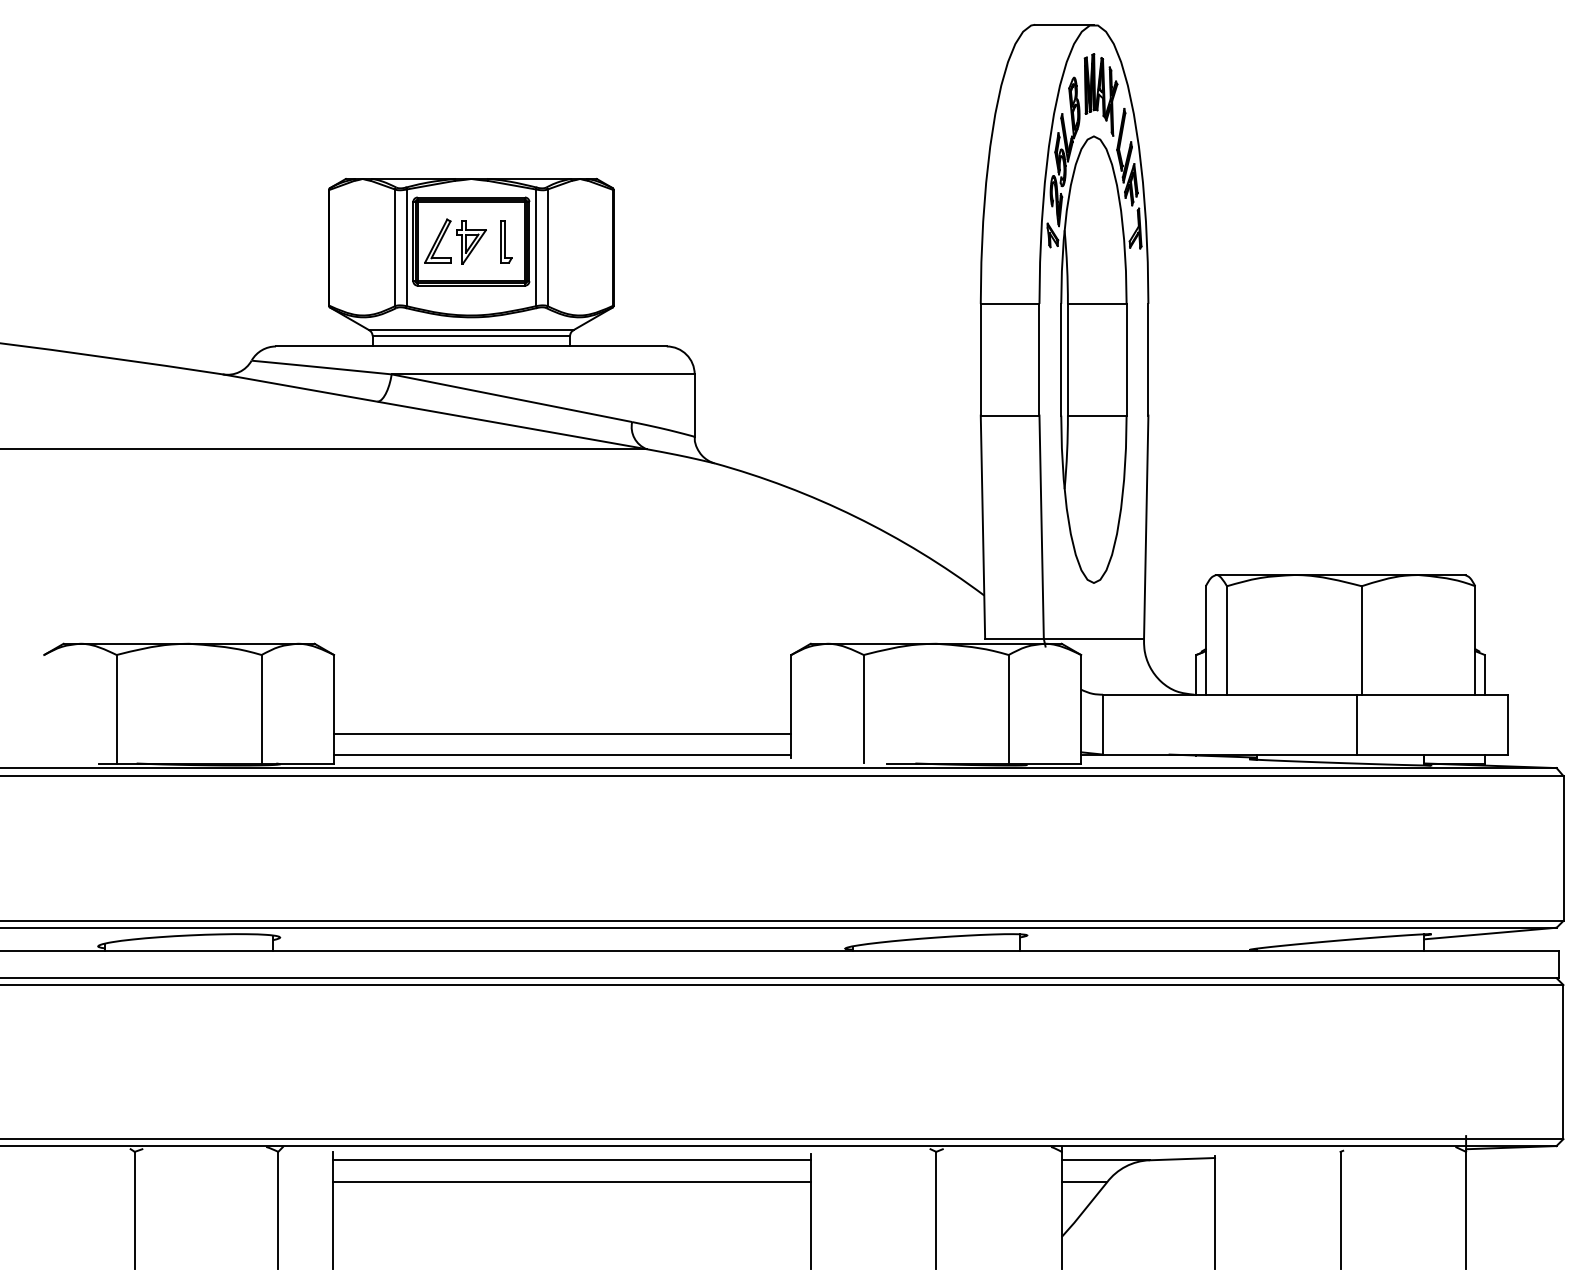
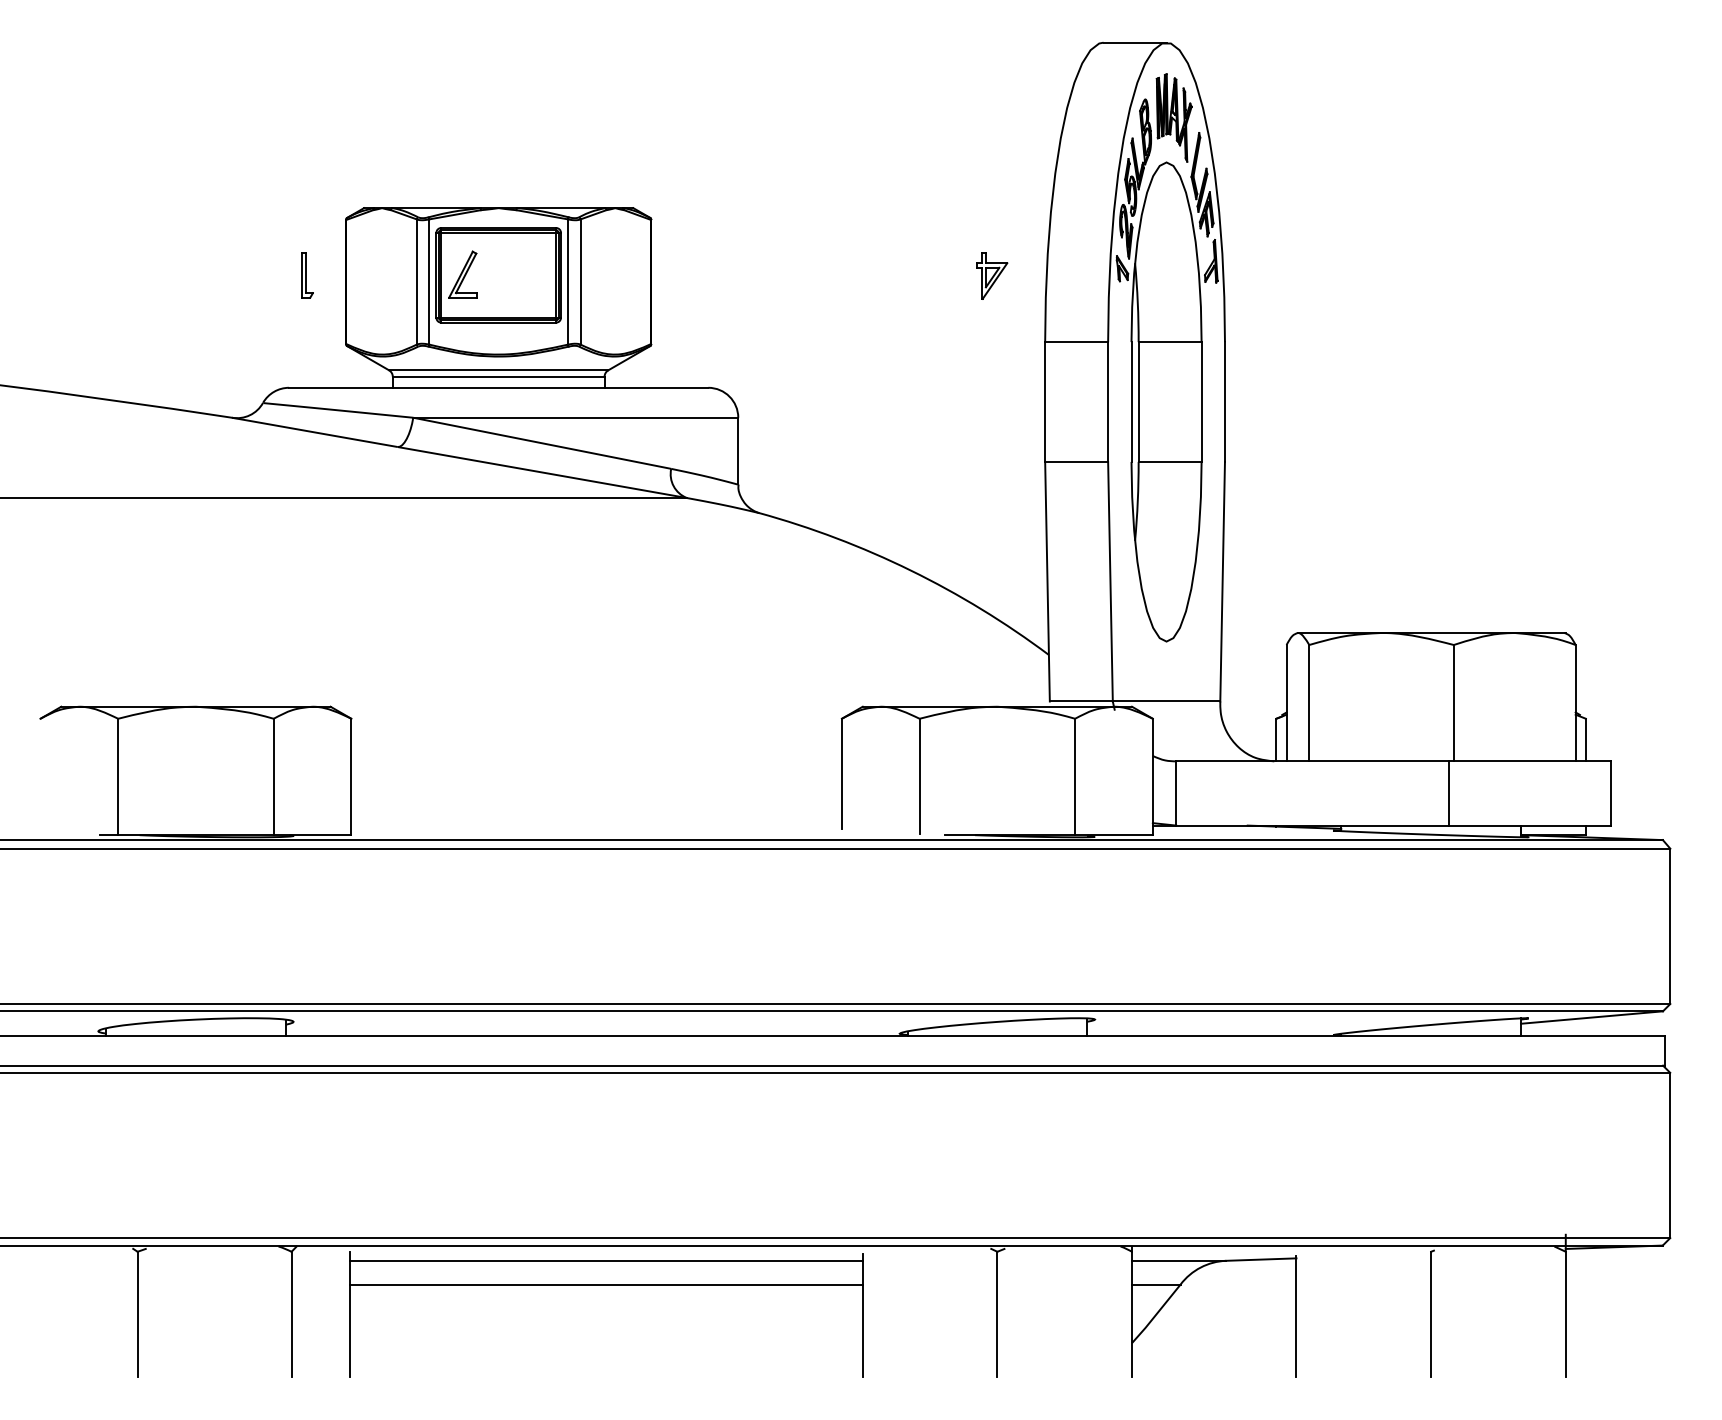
part: (472, 241) -> (992, 275), moved
part: (506, 241) -> (307, 275), moved
line: (562, 733) -> (596, 803), removed
line: (562, 754) -> (596, 825), removed

